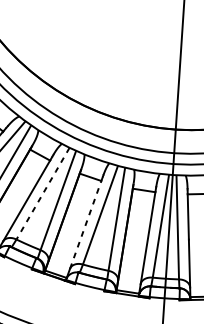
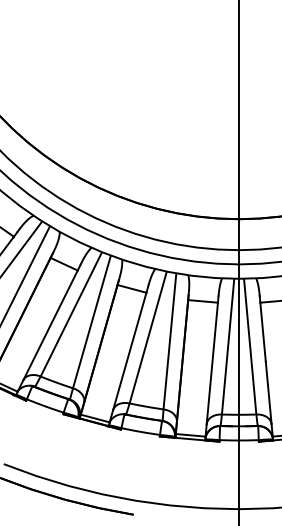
line: (43, 193) -> (71, 314), dashed -> solid
line: (85, 224) -> (129, 351), dashed -> solid

